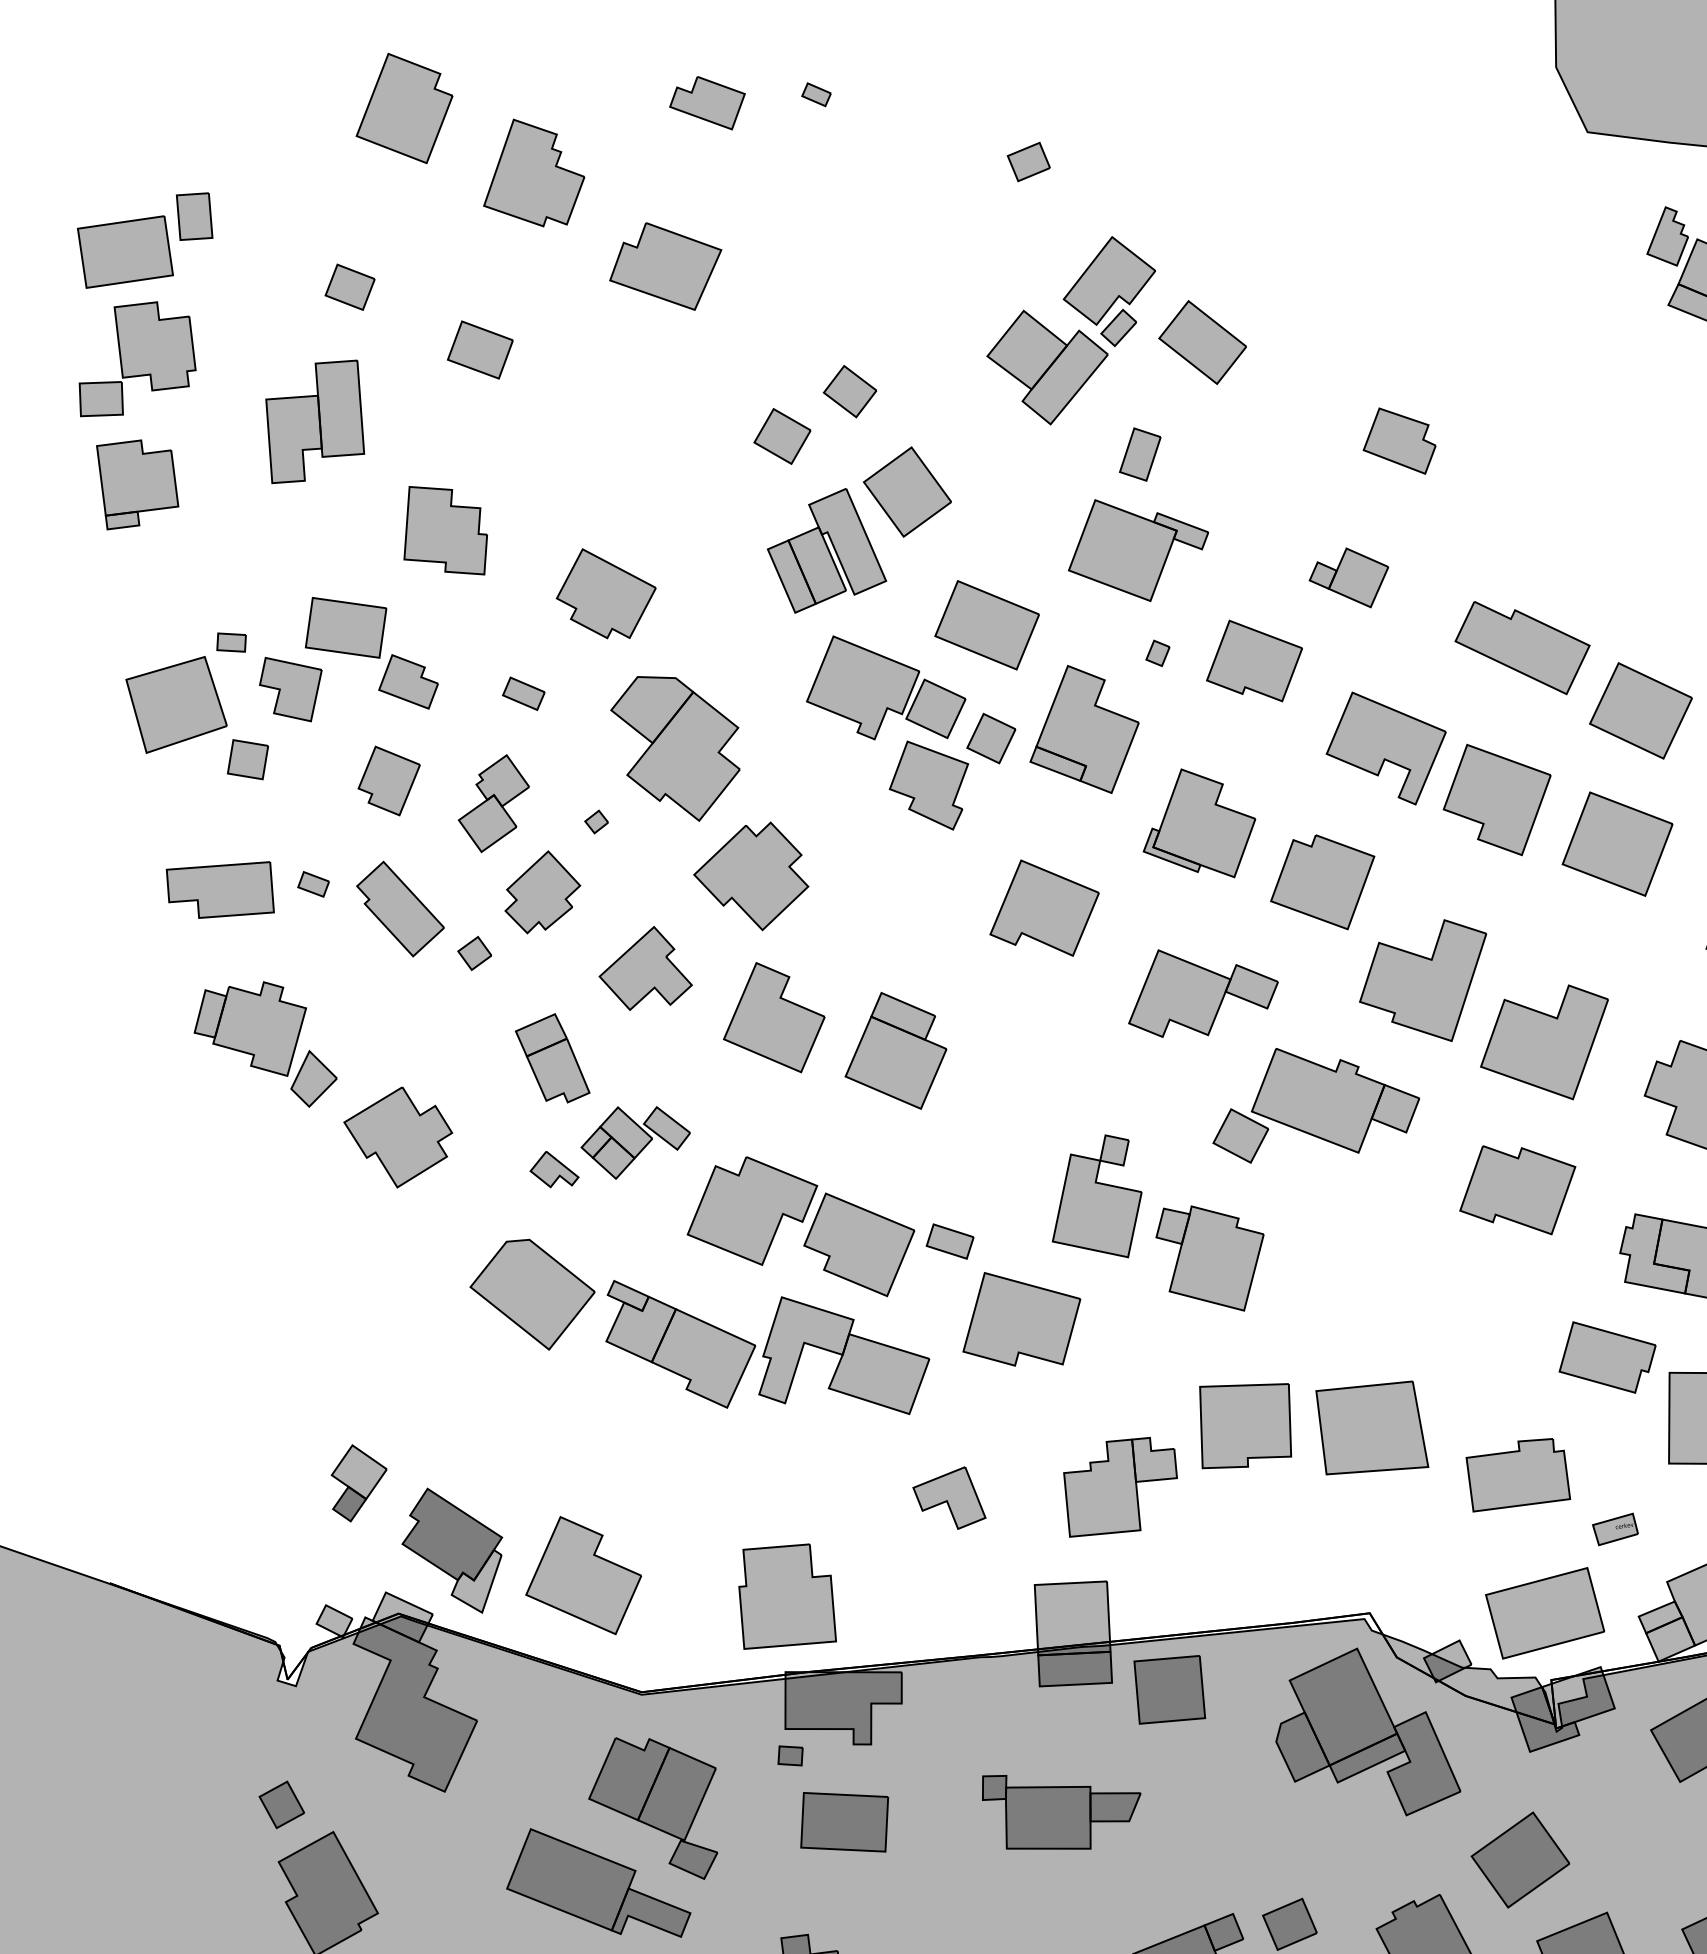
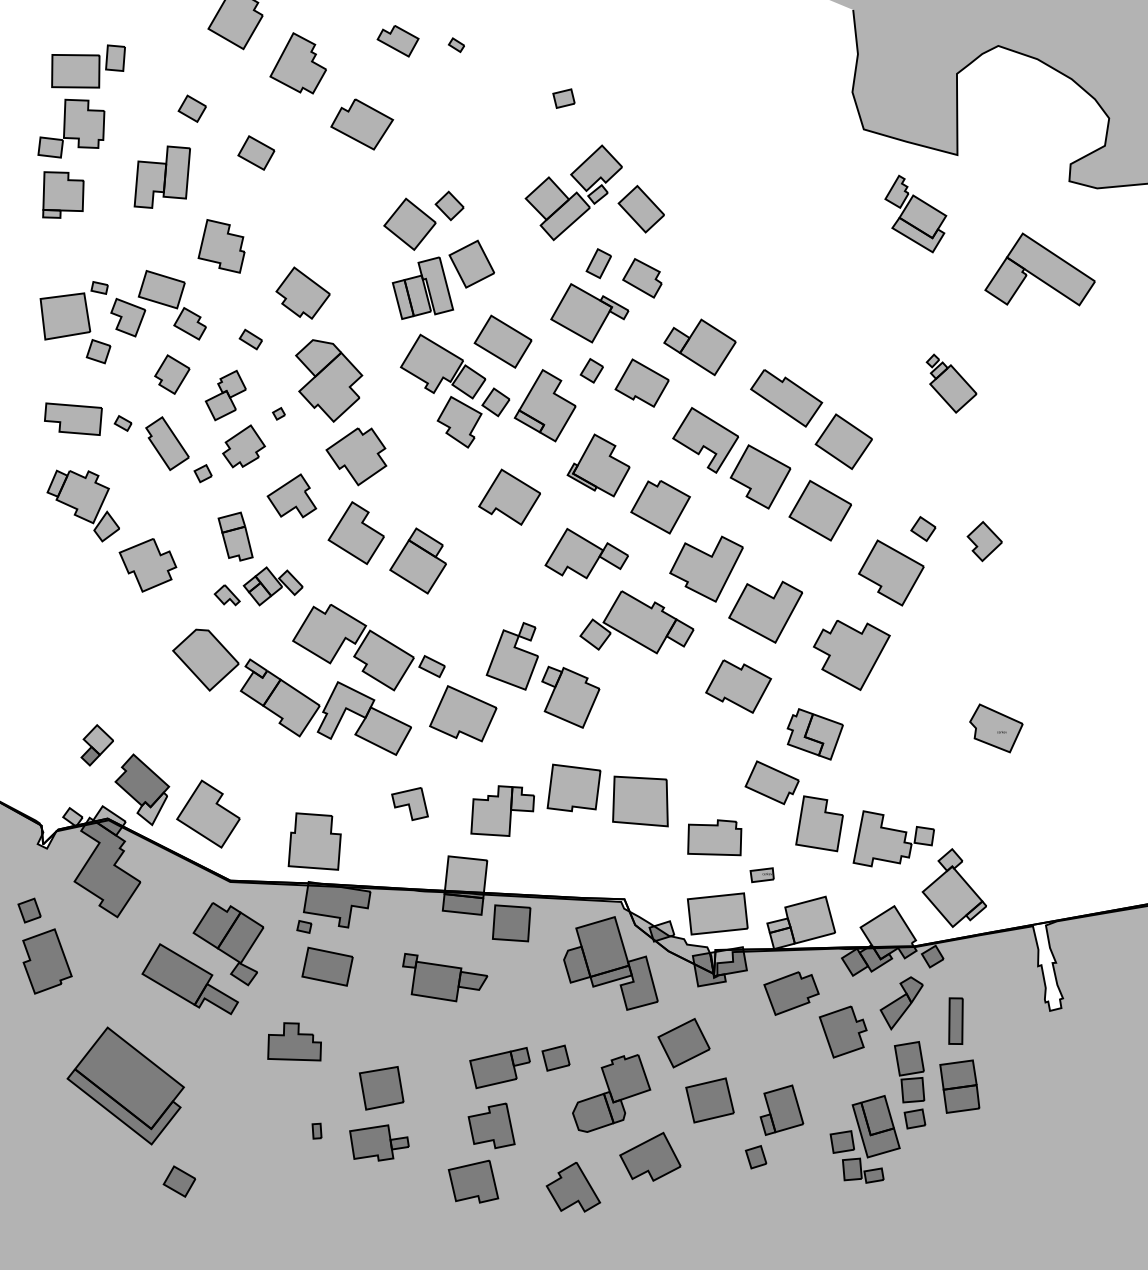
part: (781, 435) -> (409, 223), size x1.67
part: (1398, 442) -> (642, 278), moved
part: (1348, 579) -> (699, 347), size x1.67
part: (1157, 652) -> (591, 370), size x1.67

